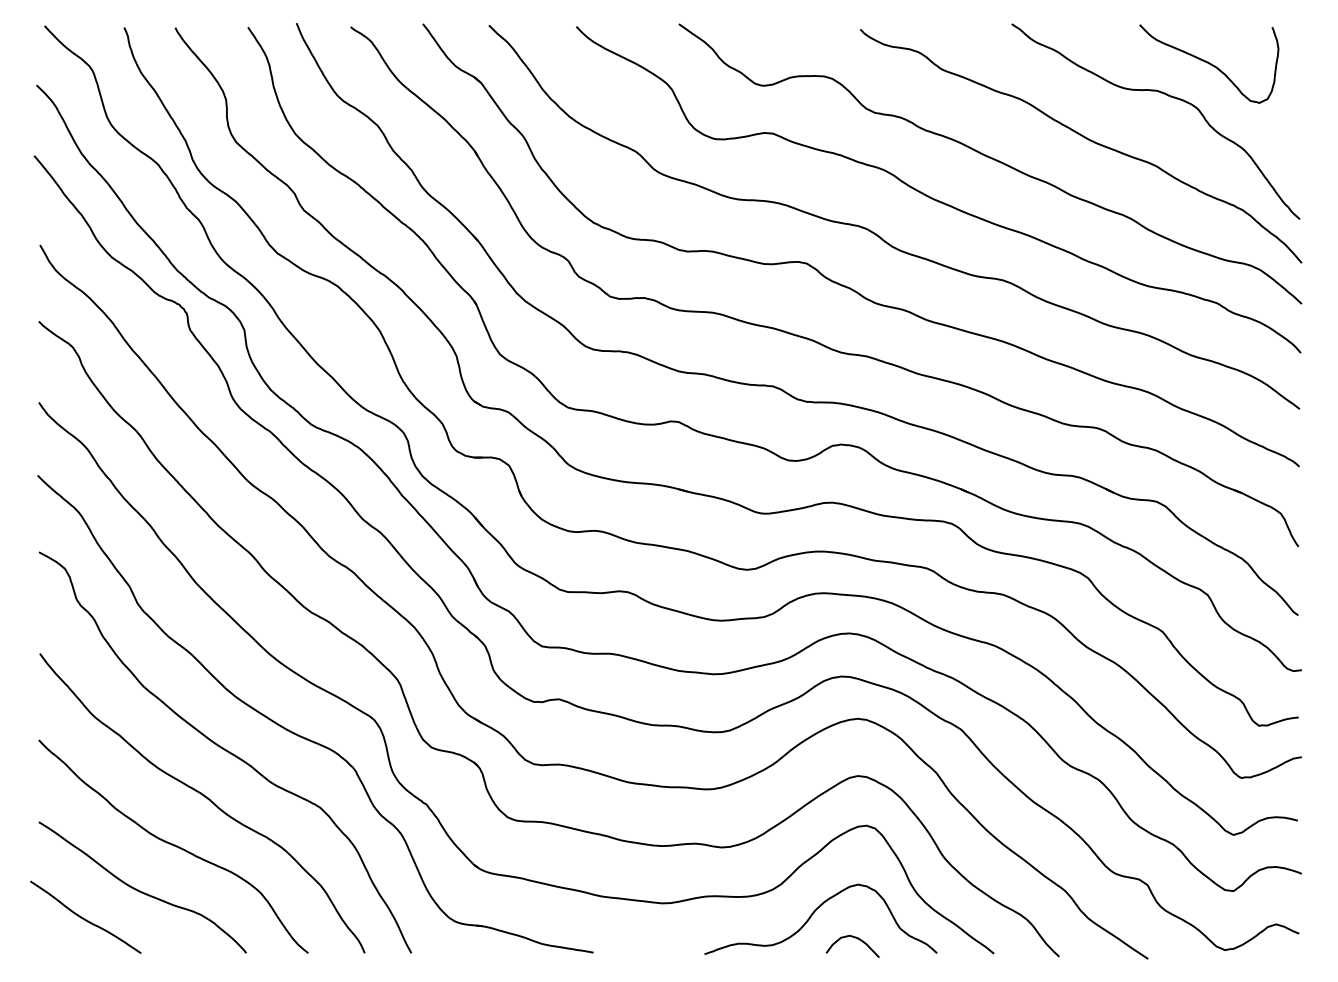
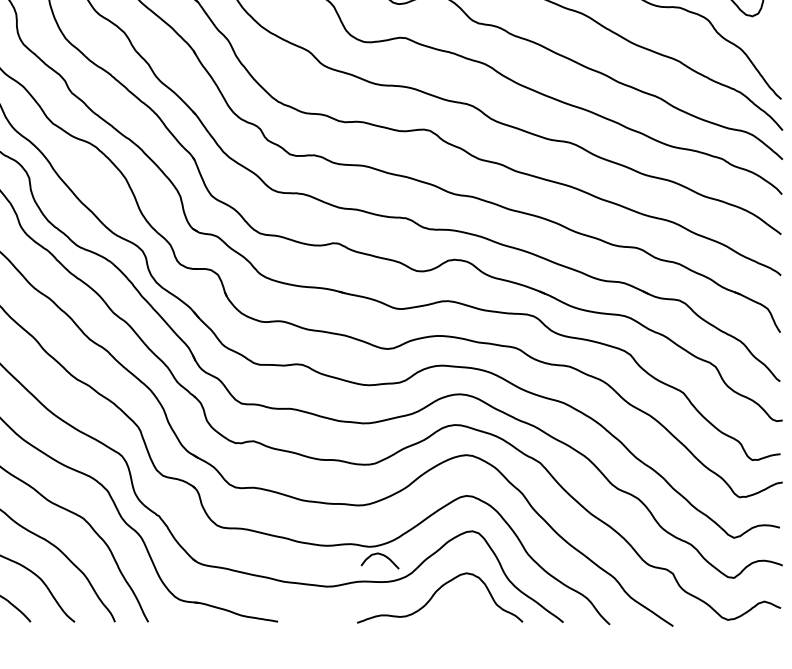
curve: (854, 938) -> (381, 555), moved

